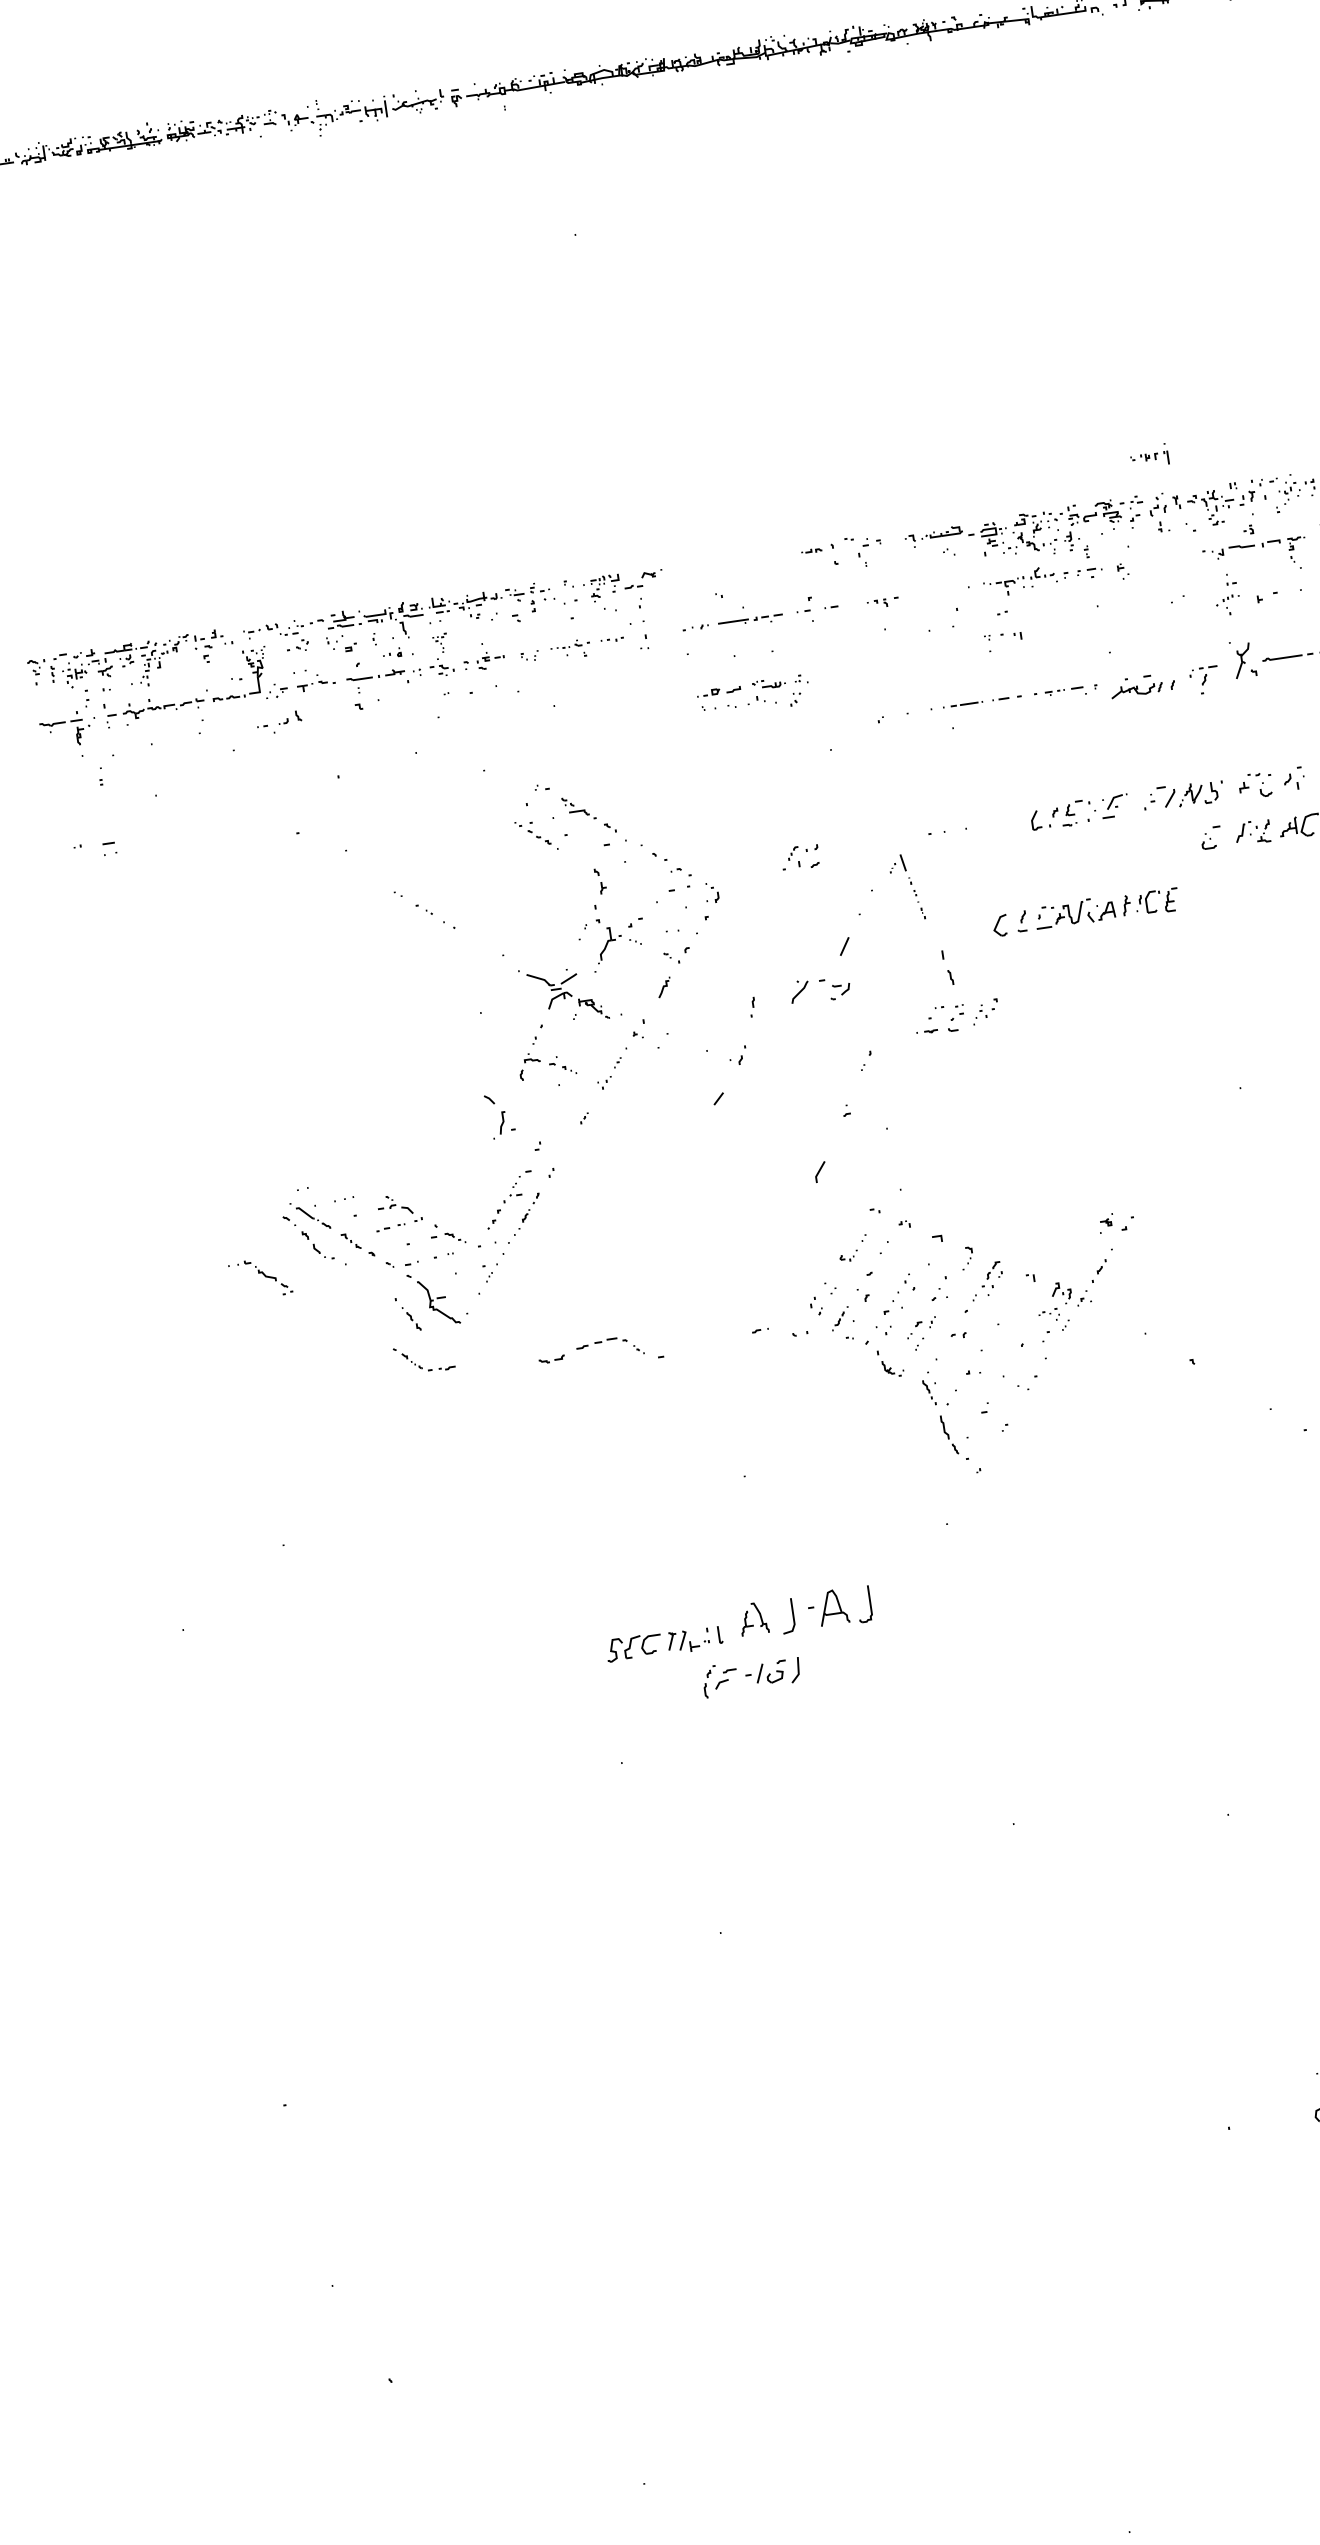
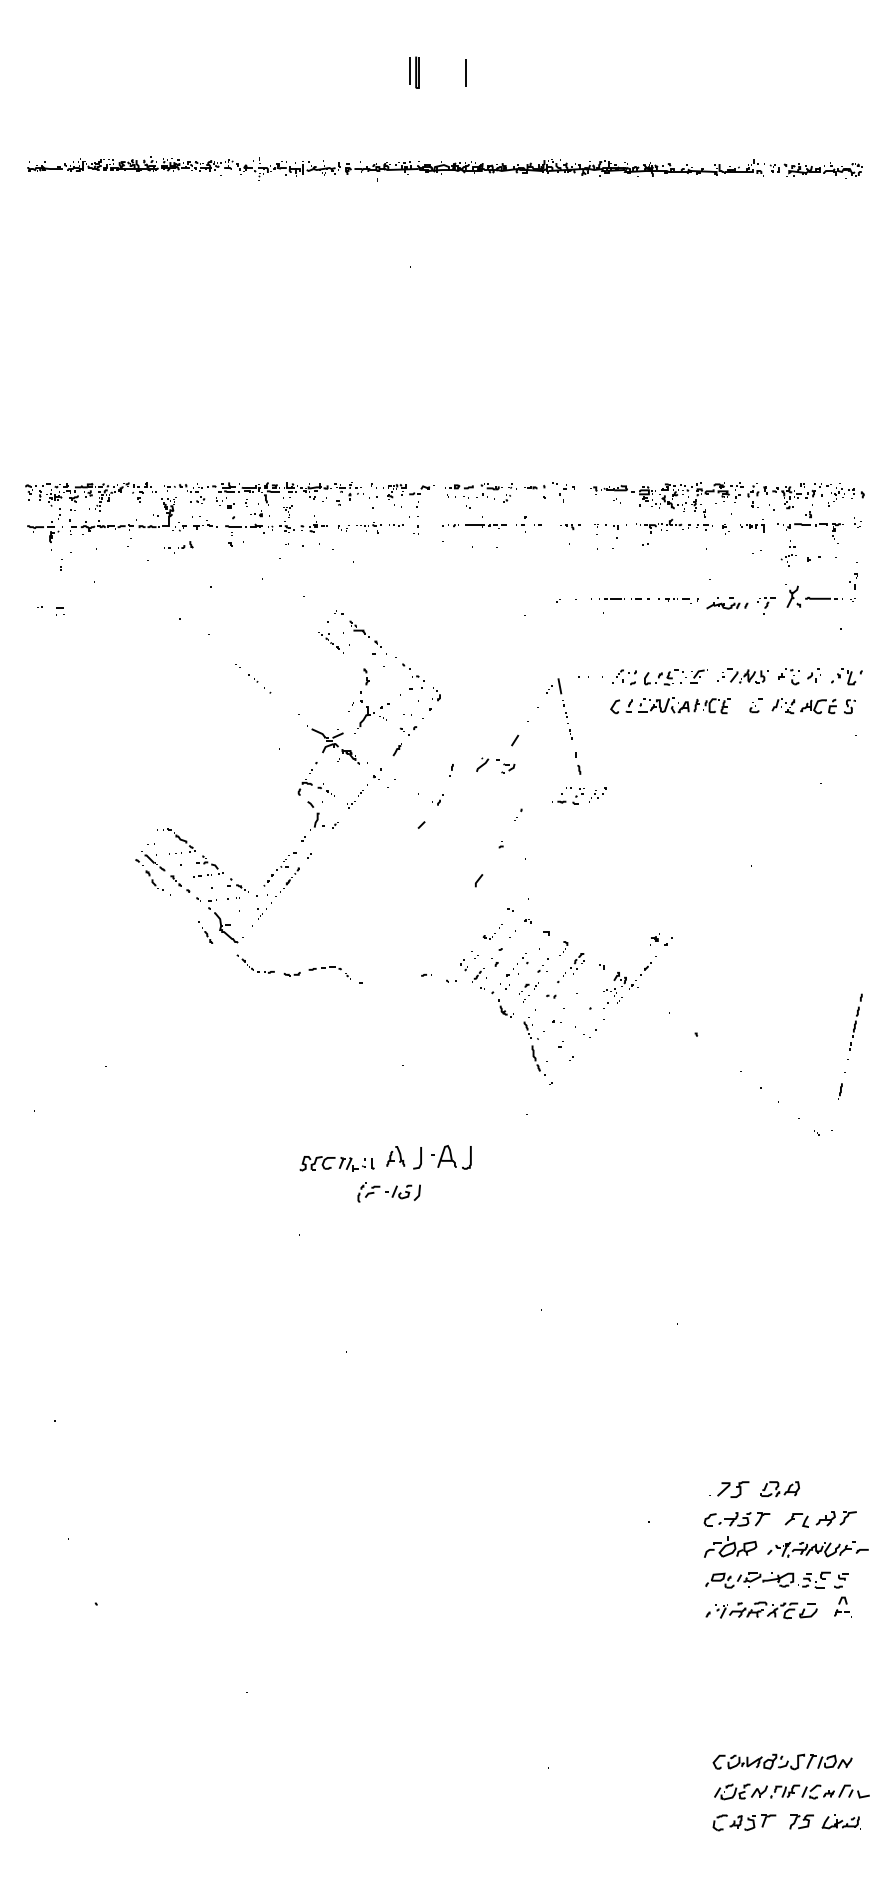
part: (1149, 455) -> (752, 525), moved
part: (1003, 641) -> (606, 529), moved
part: (753, 695) -> (480, 492), moved
part: (800, 857) -> (624, 677), moved
part: (906, 886) -> (559, 708), size x1.43
part: (1085, 911) -> (670, 705), moved
part: (499, 1115) -> (315, 815), moved
part: (260, 1278) -> (176, 840), moved
part: (423, 1357) -> (255, 963), moved

